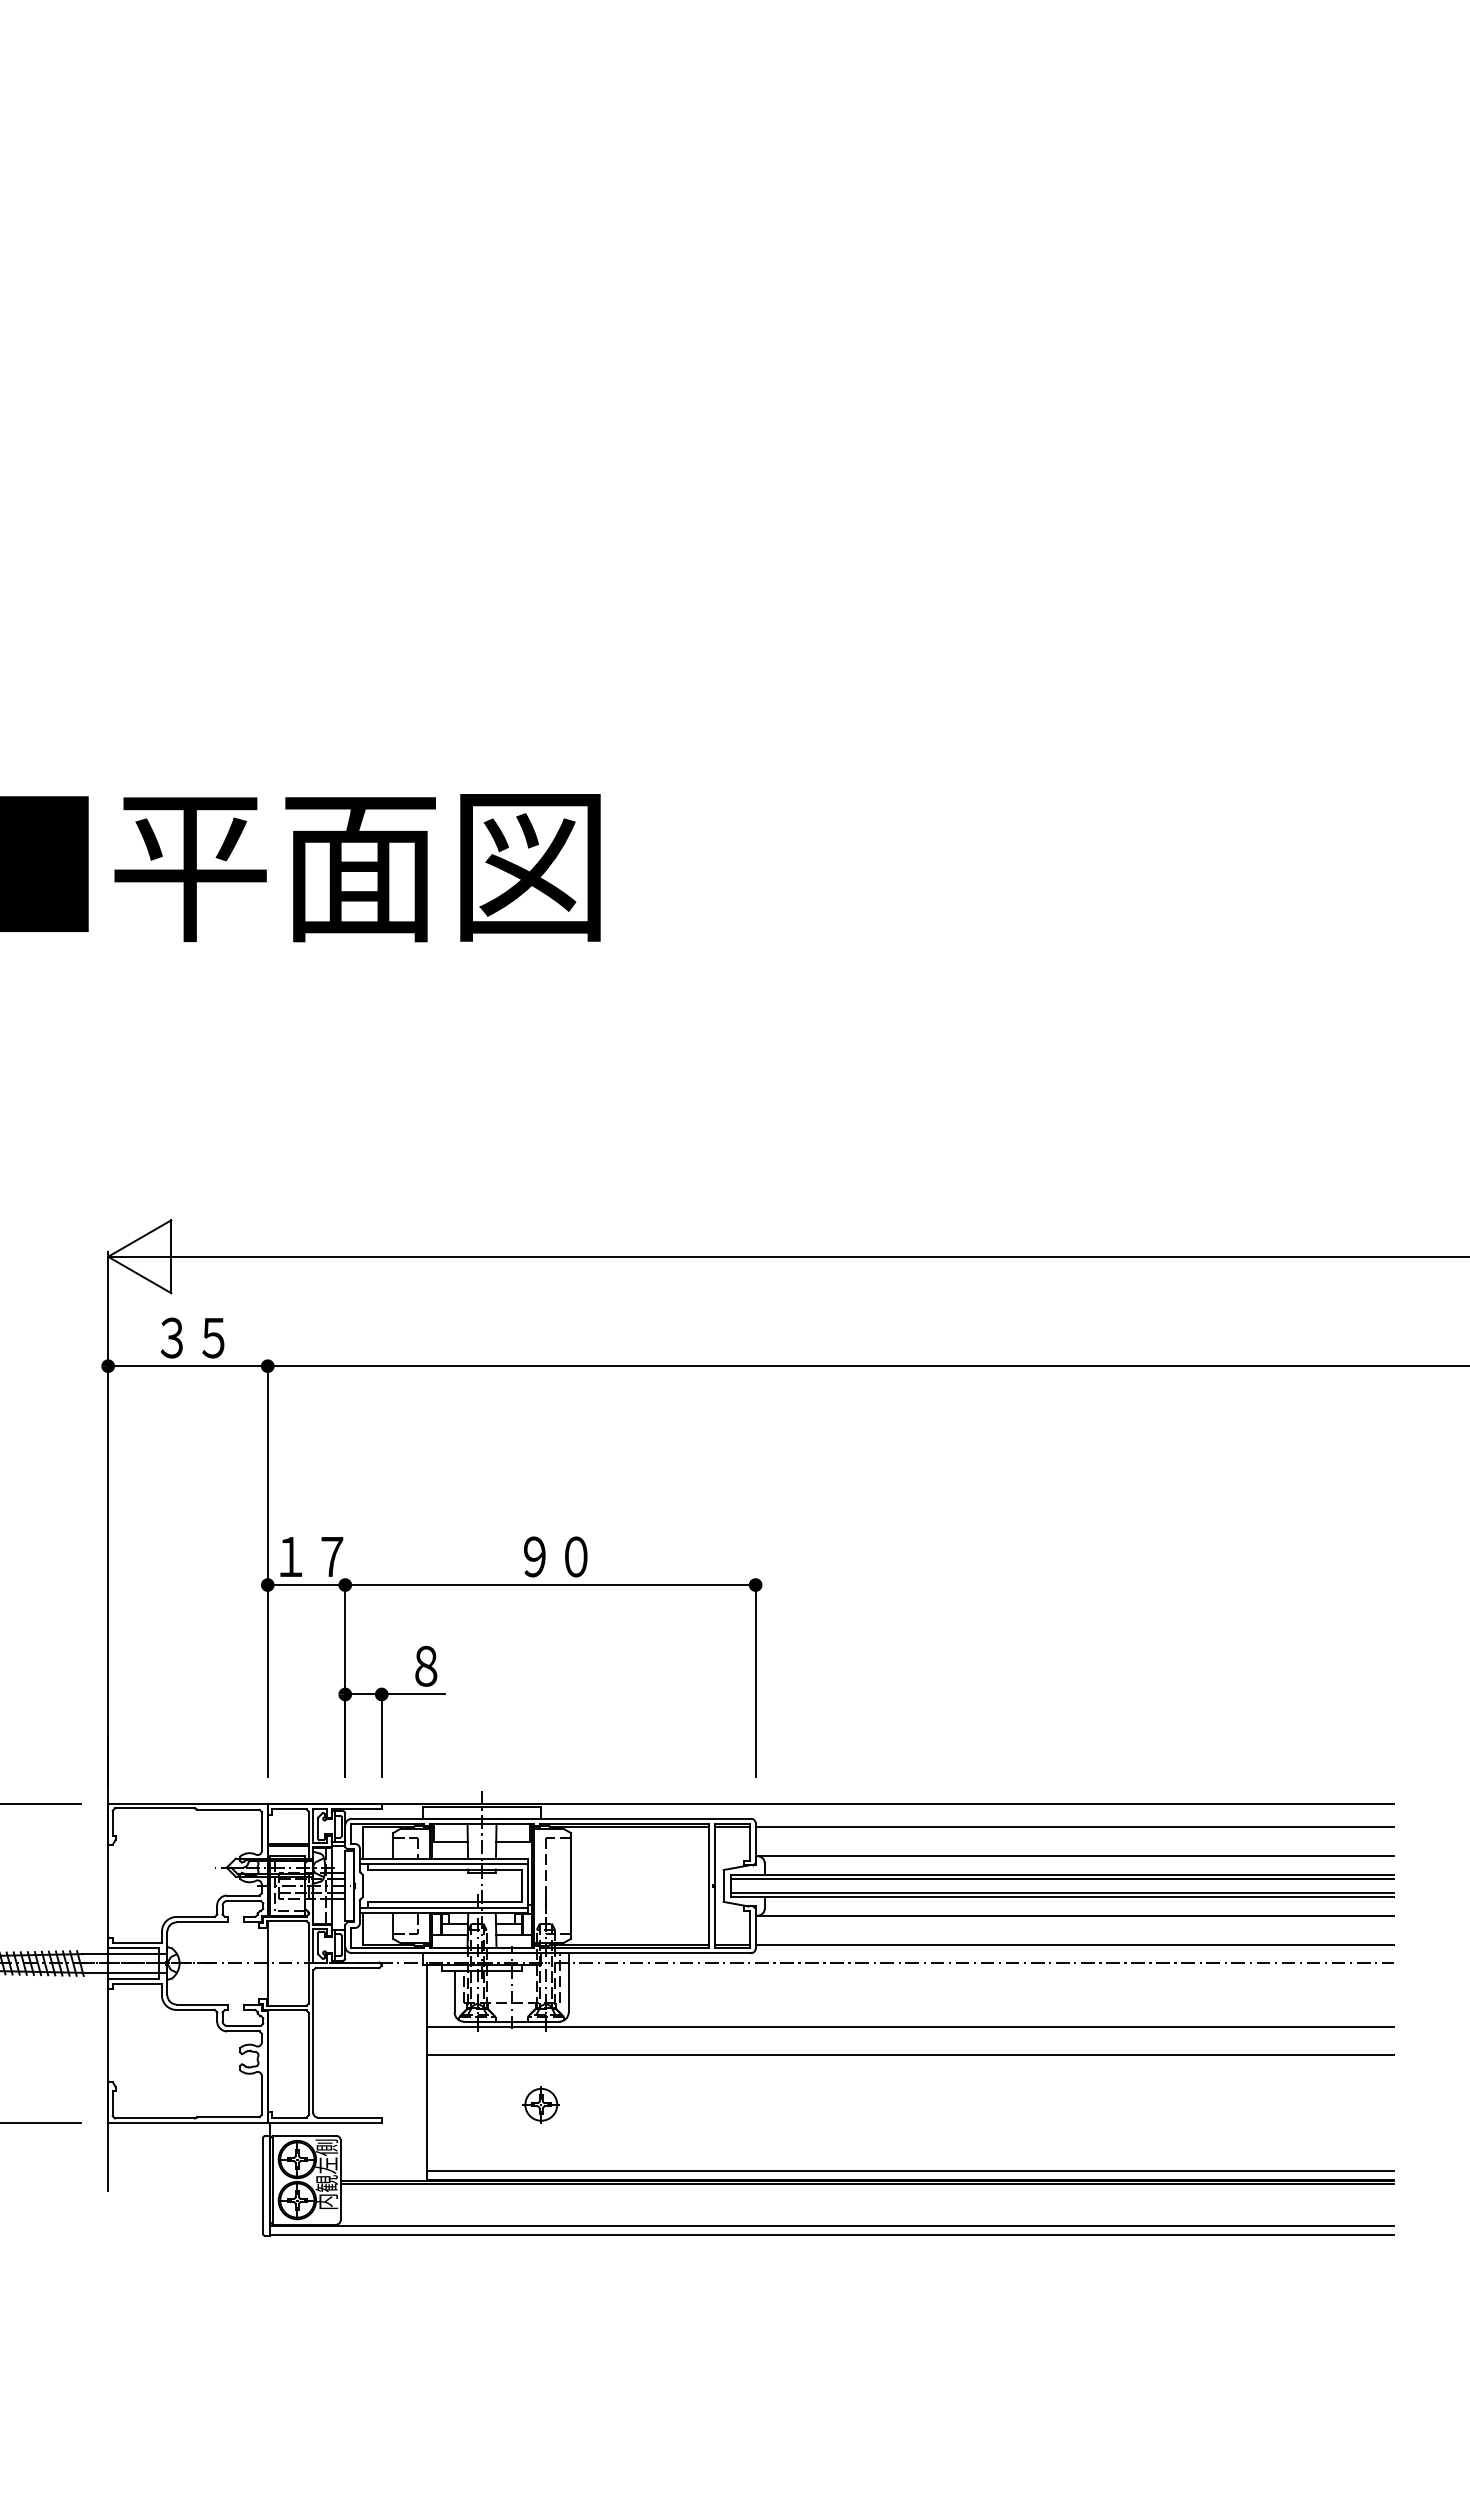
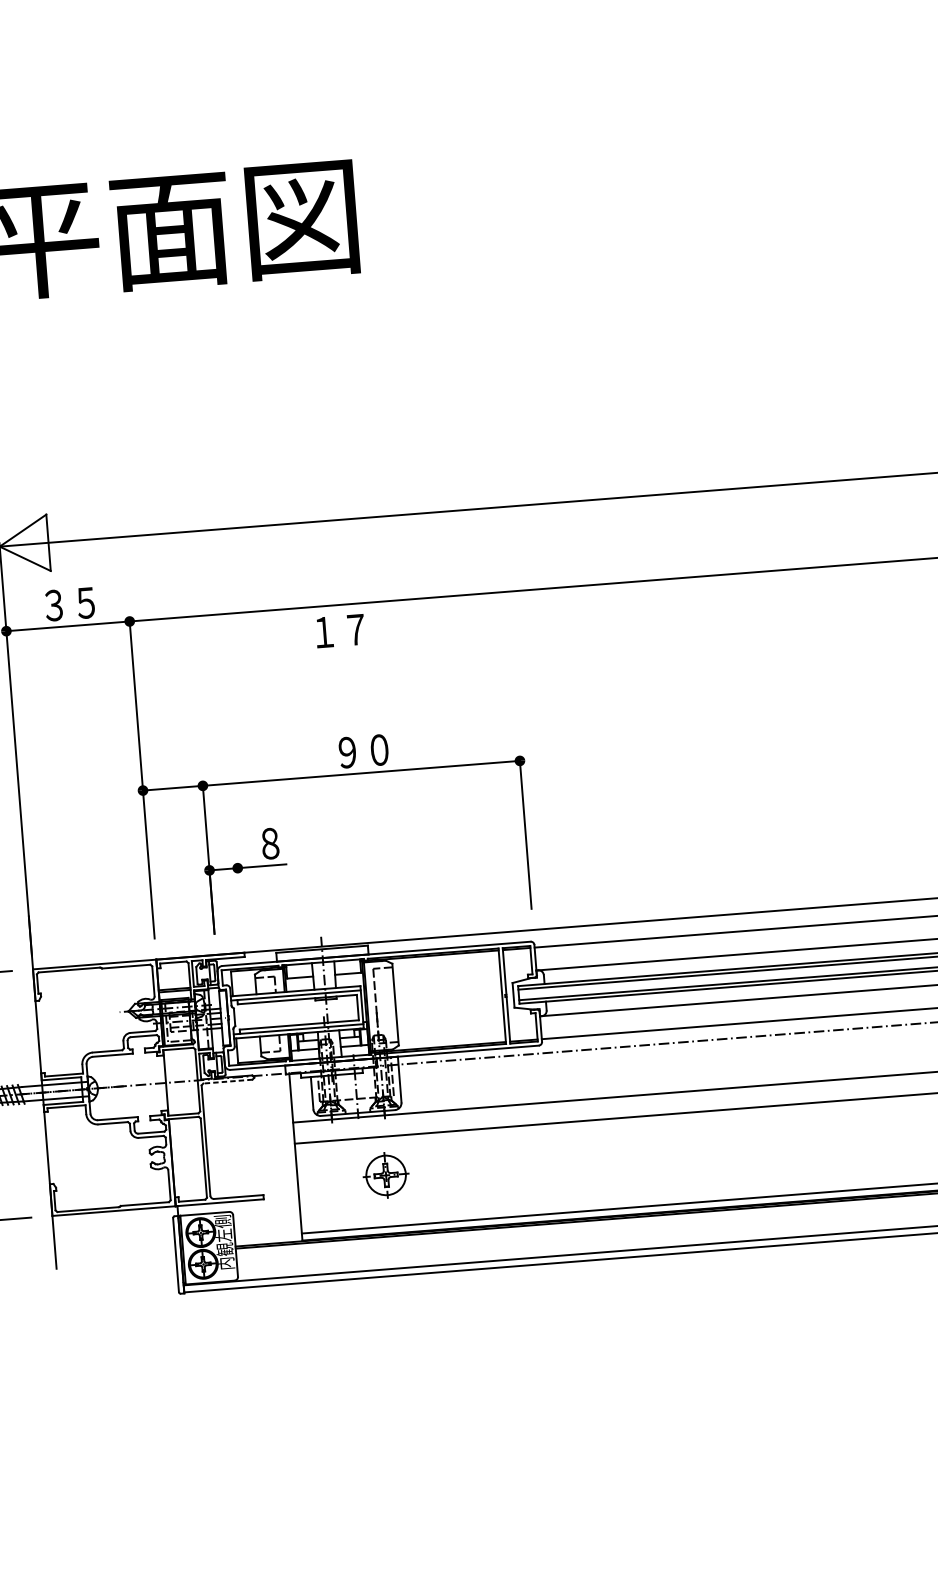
text: (311, 1556) -> (340, 630), moved
line: (381, 1732) -> (239, 897), removed
line: (347, 1968) -> (227, 1081), solid -> dashed
part: (540, 2104) -> (385, 1175), size x1.6

